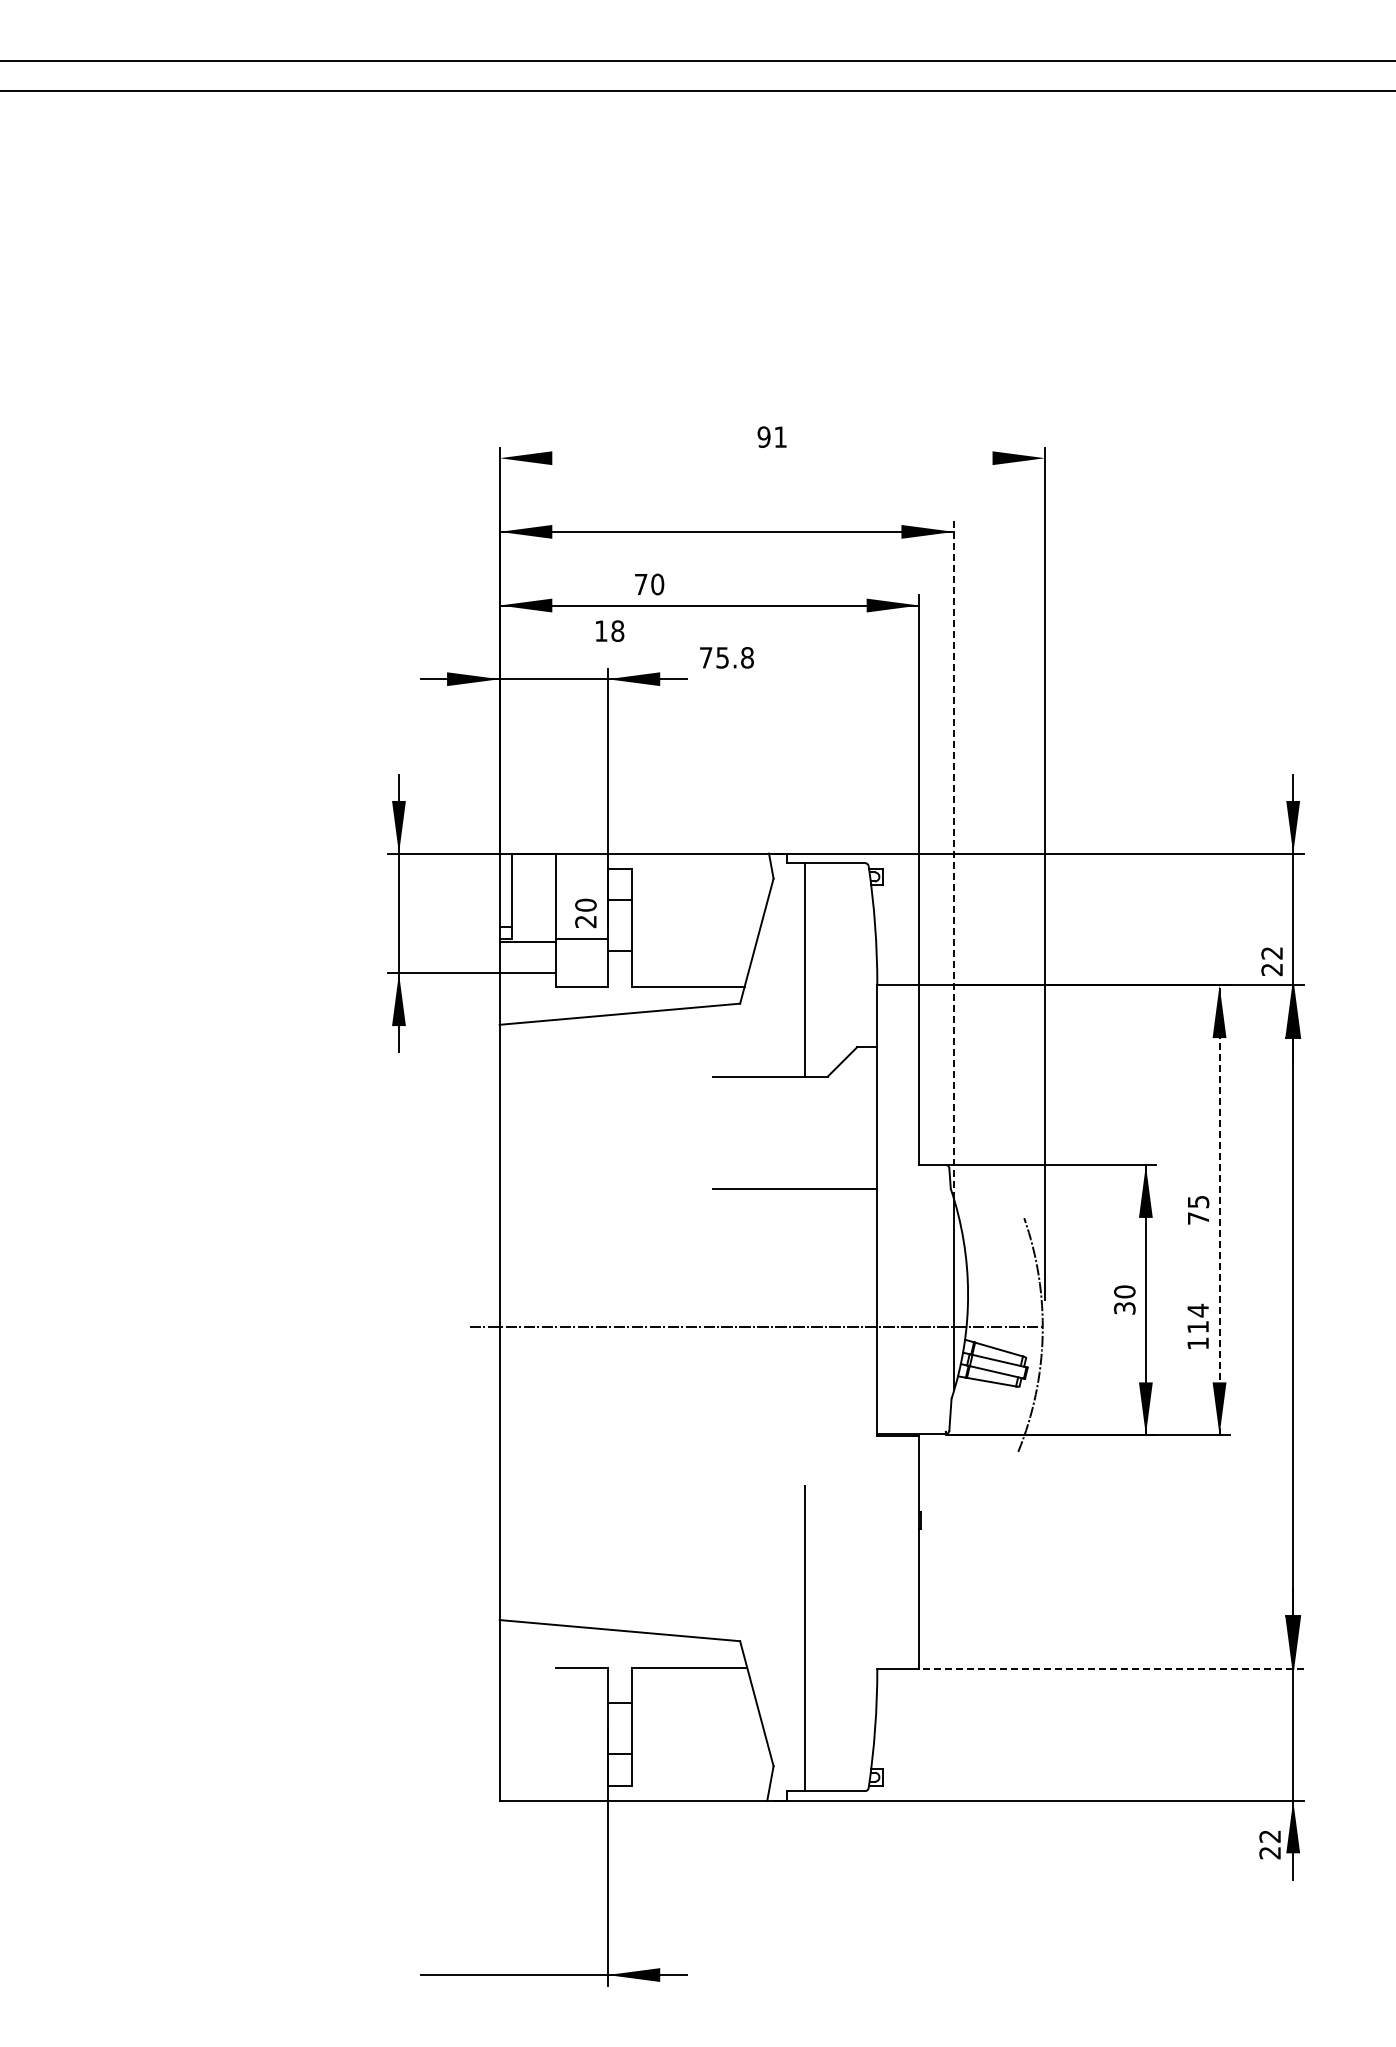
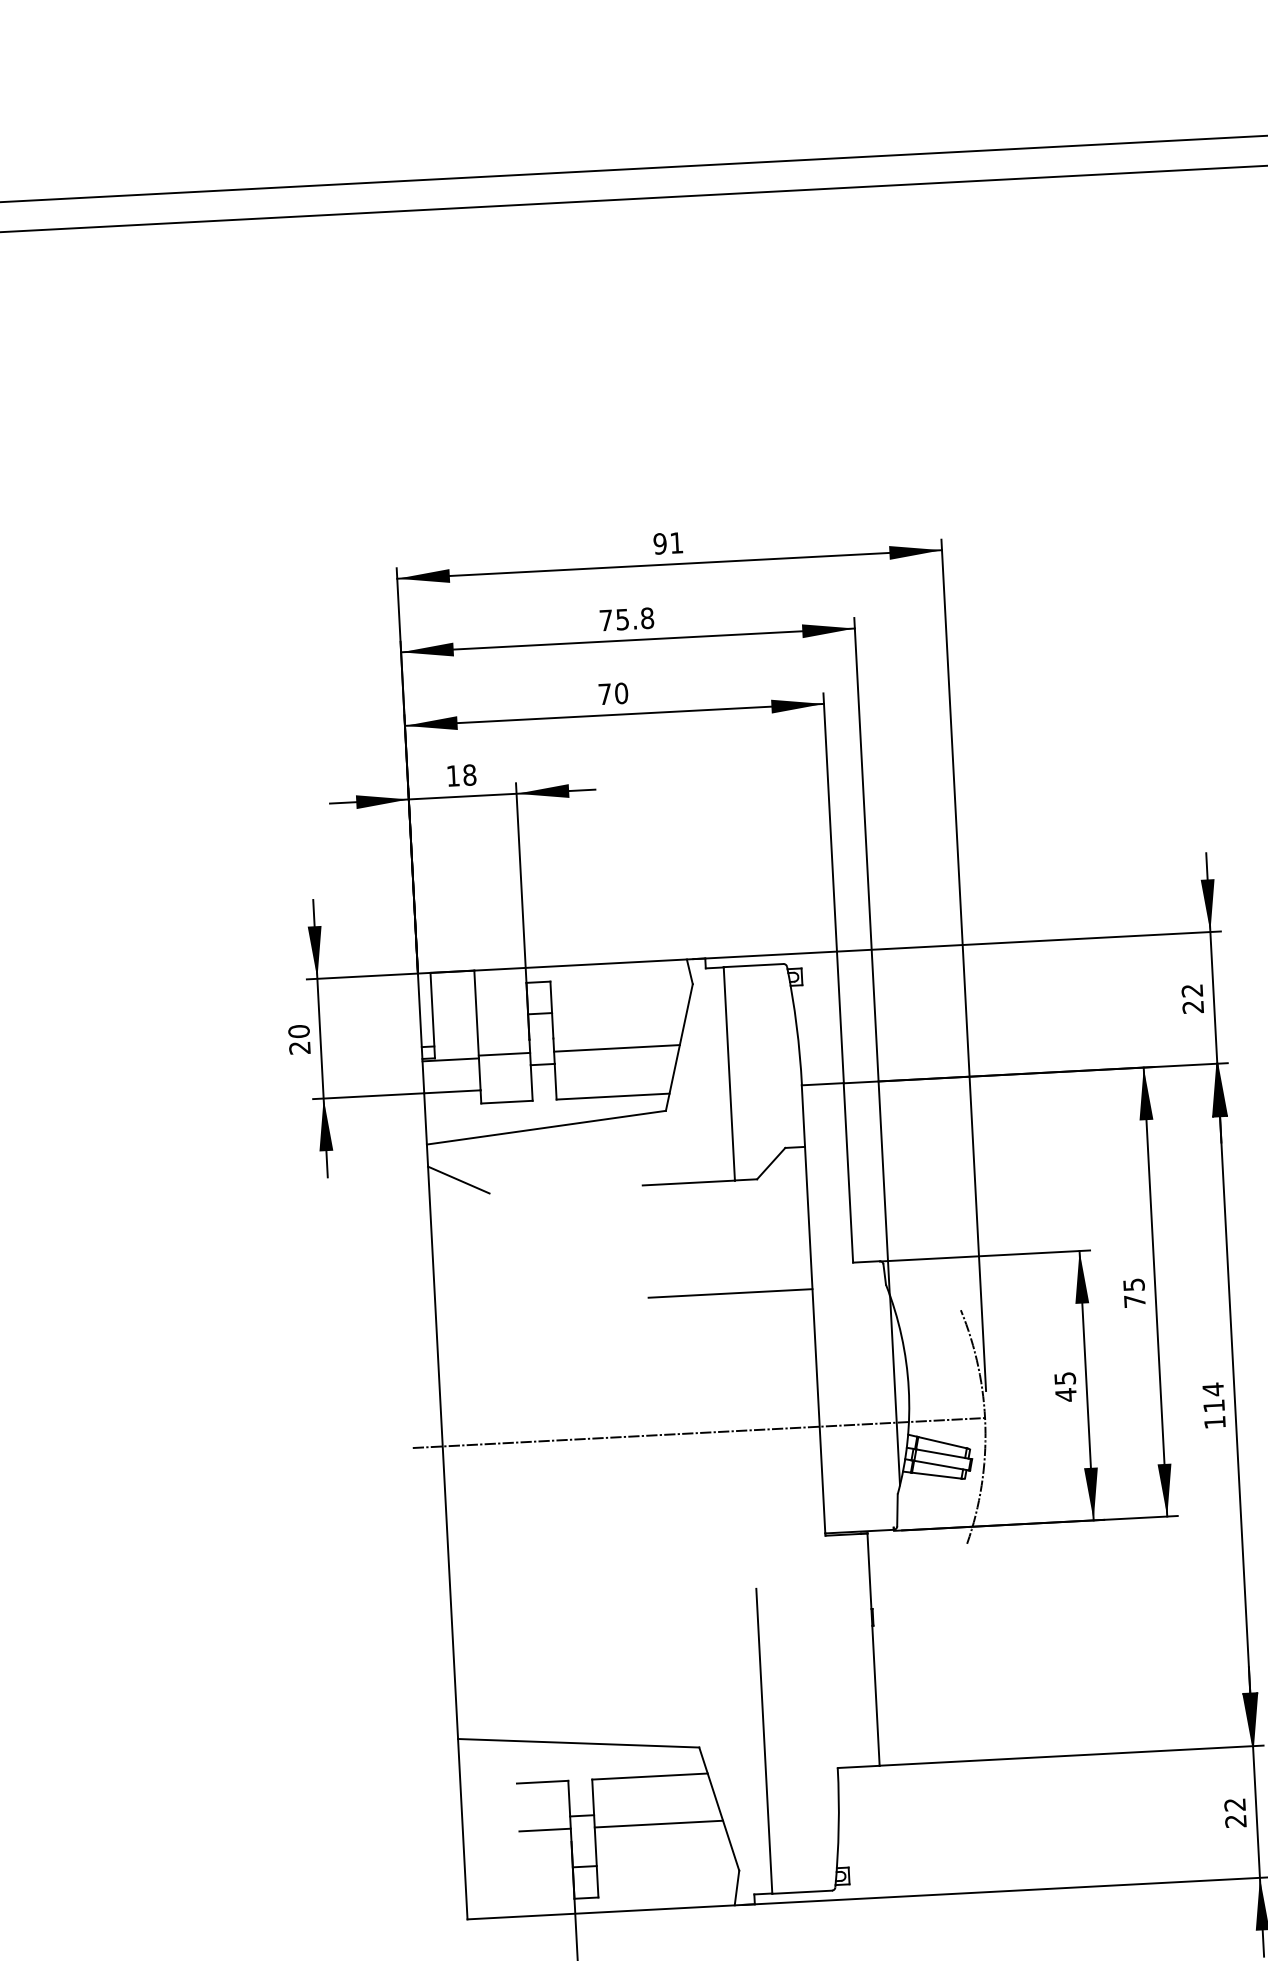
line: (772, 458) -> (669, 564), added
text: (649, 584) -> (613, 693), moved
text: (610, 630) -> (462, 774), moved
text: (726, 657) -> (626, 619), moved
line: (954, 860) -> (872, 956), dashed -> solid
text: (585, 913) -> (299, 1039), moved
line: (694, 938) -> (616, 1048), added
text: (1271, 961) -> (1192, 998), moved
line: (529, 1061) -> (458, 1179), added
line: (1219, 1210) -> (1155, 1292), dashed -> solid
text: (1124, 1300) -> (1065, 1387), 30 -> 45
text: (1197, 1325) -> (1213, 1404), moved
line: (1111, 1668) -> (1071, 1755), dashed -> solid
line: (581, 1715) -> (544, 1830), added
line: (695, 1715) -> (658, 1824), added
text: (1269, 1844) -> (1234, 1812), moved

